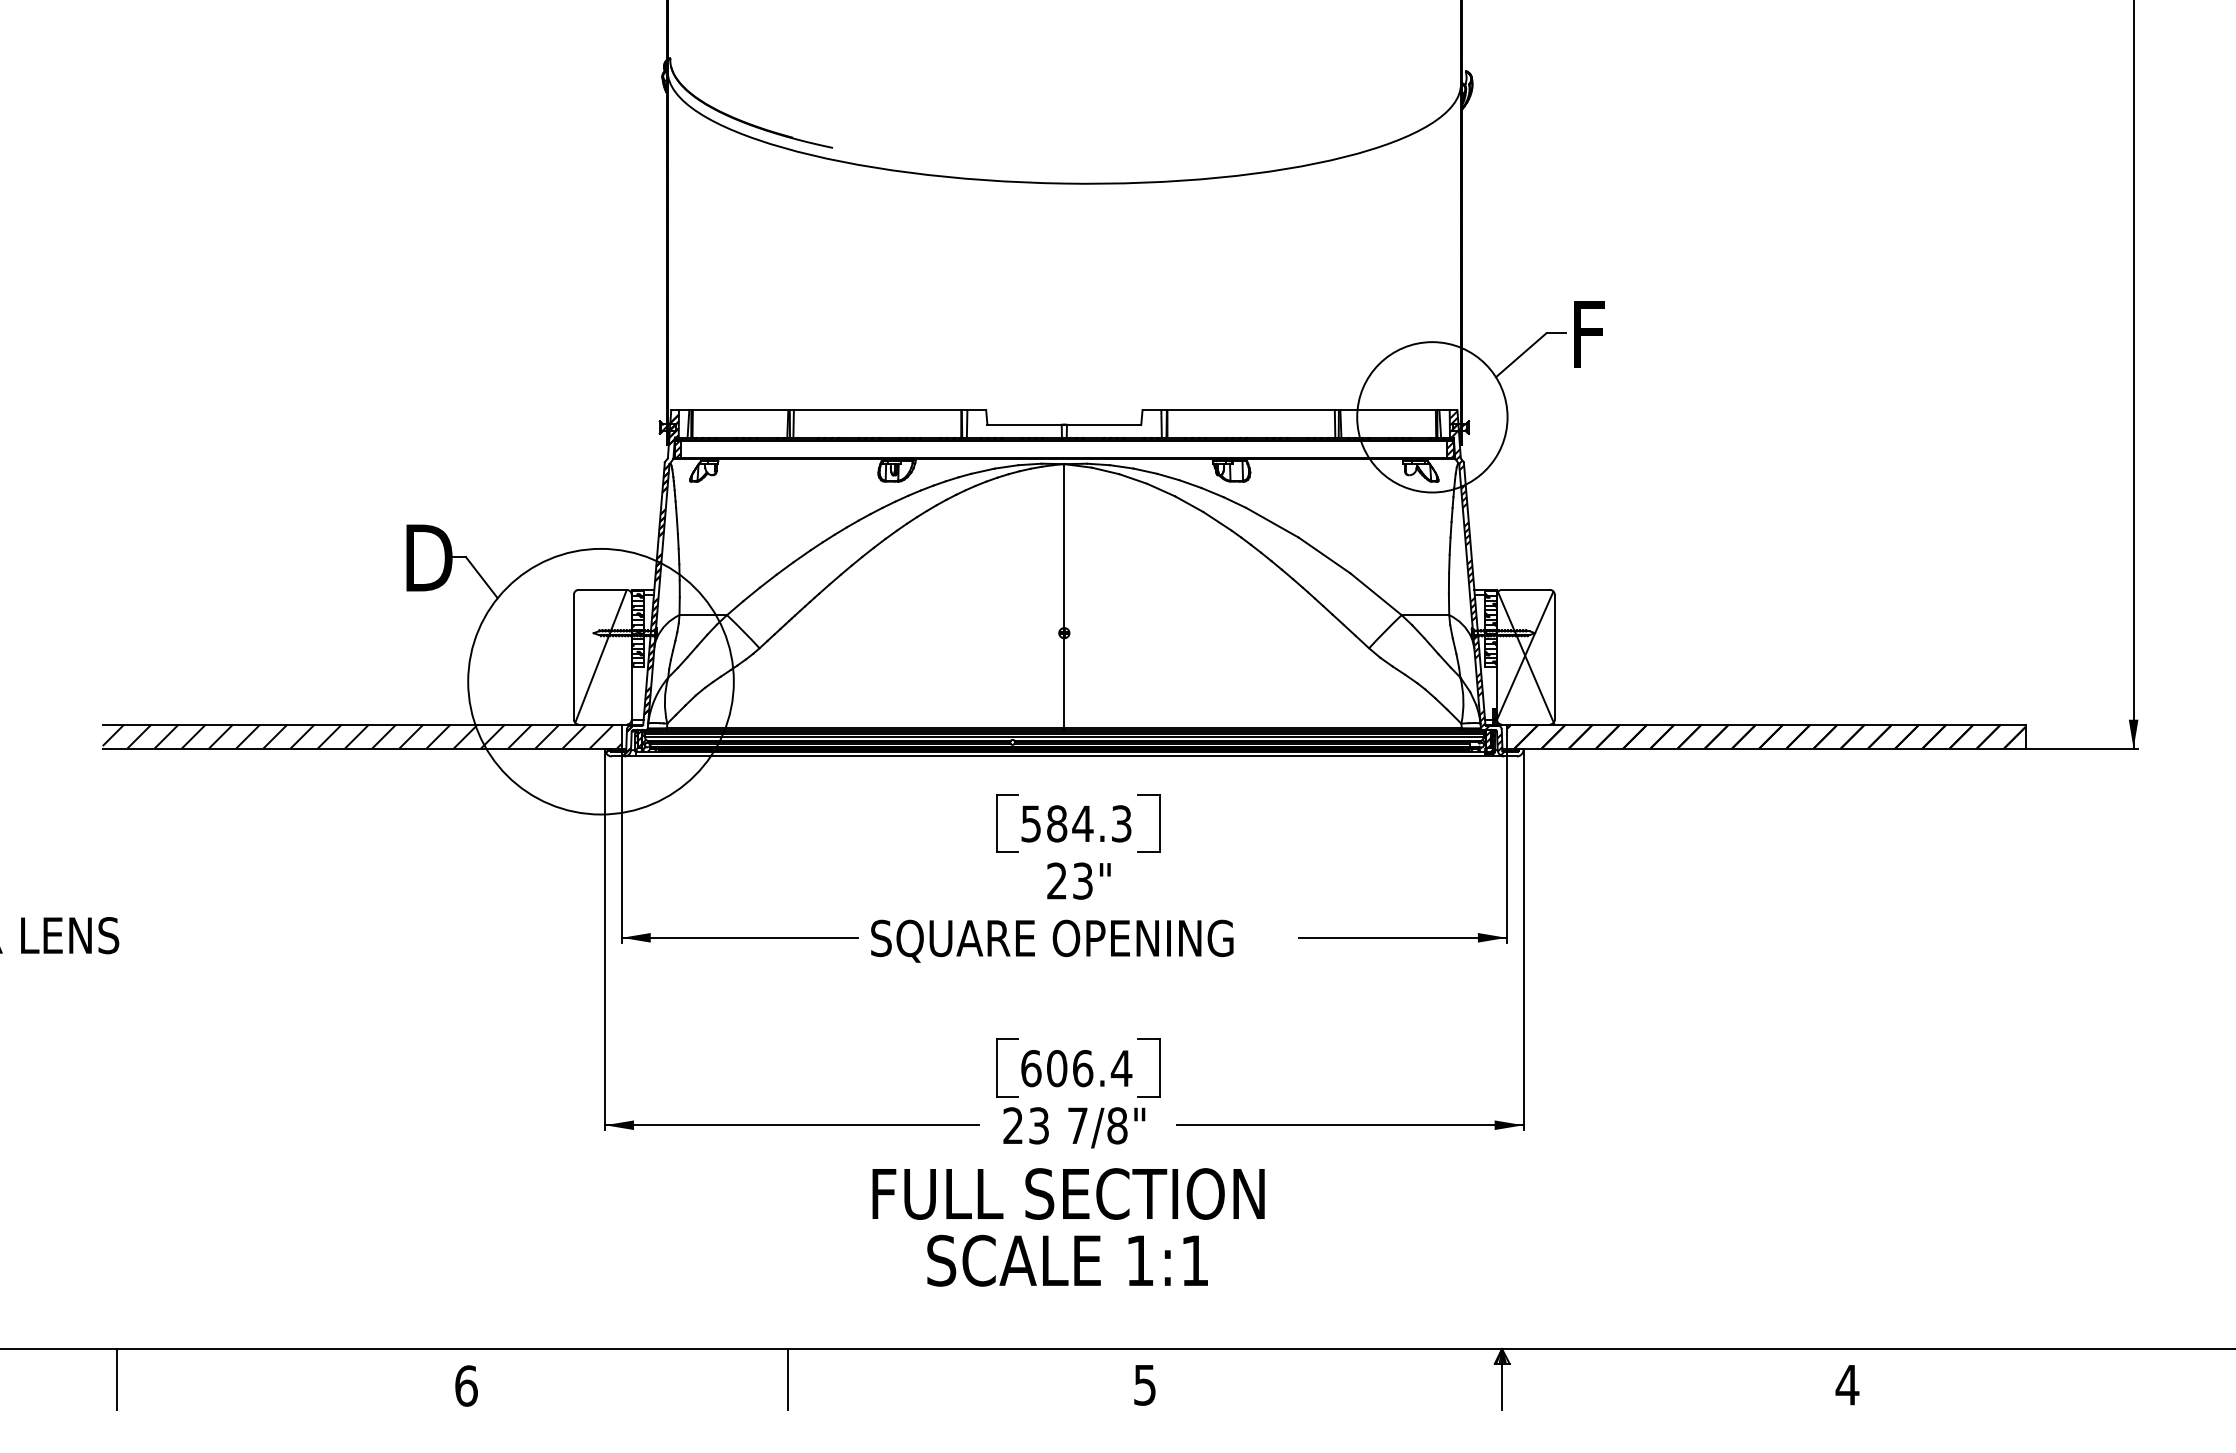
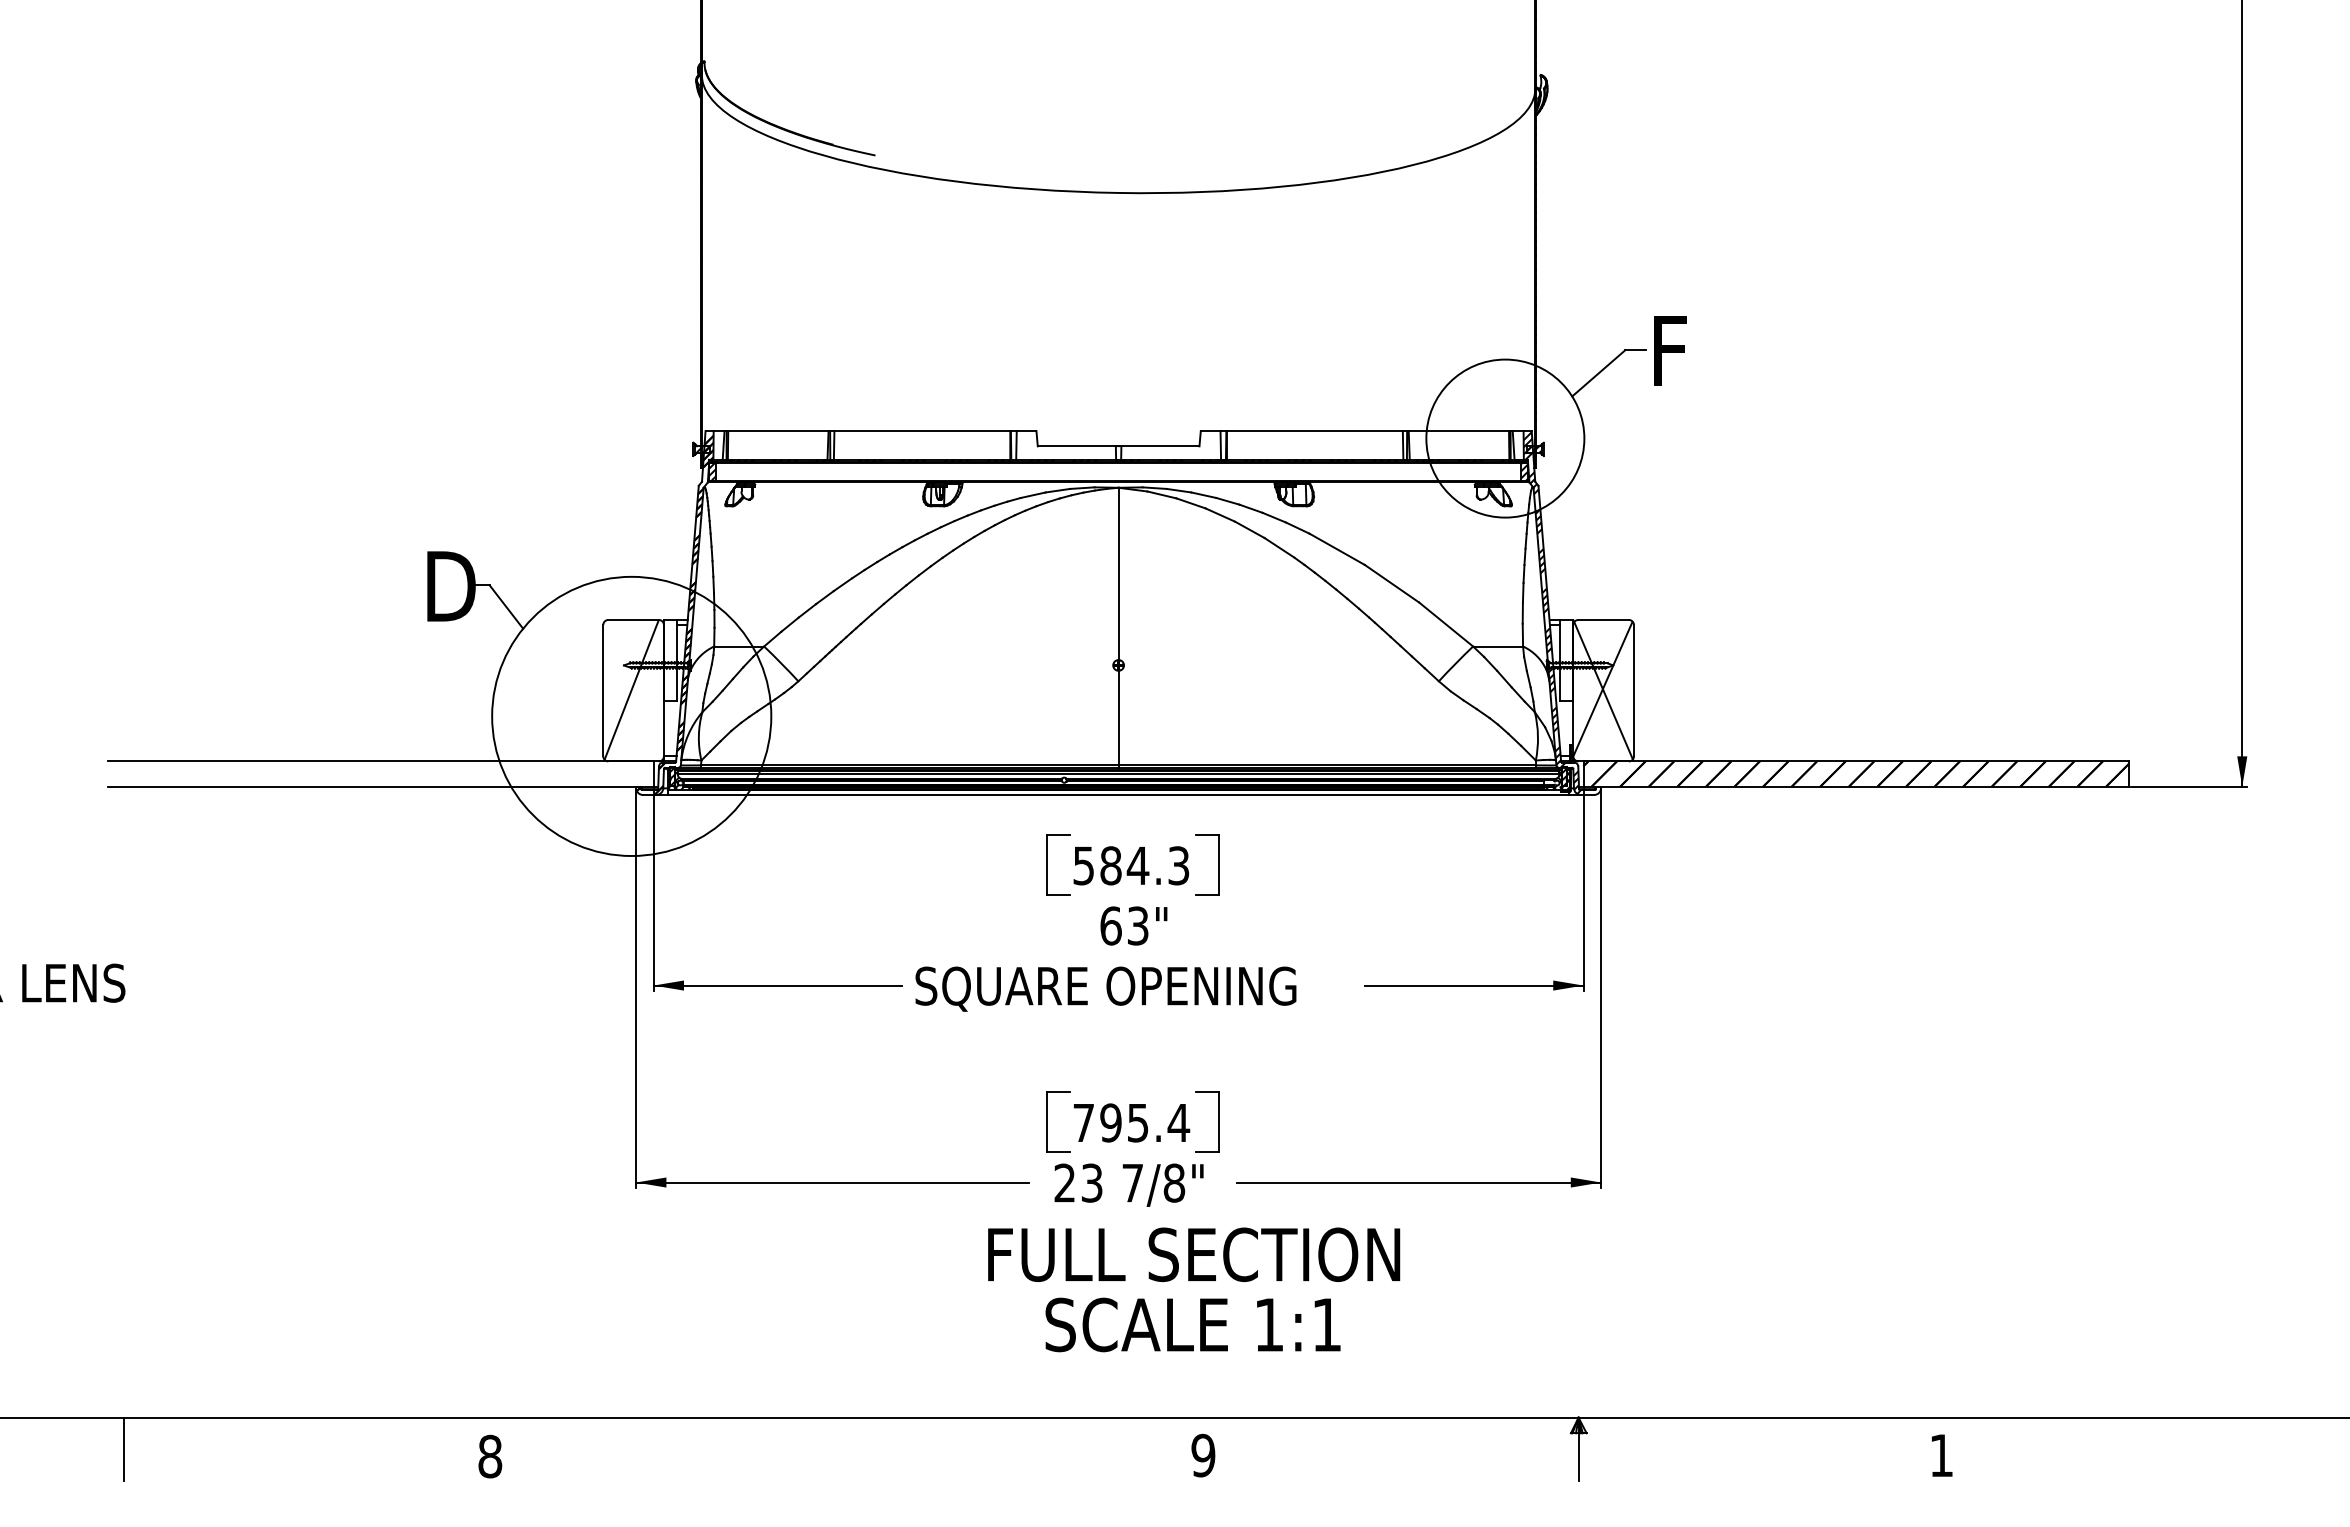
hatch: (637, 628) -> (670, 660), removed
hatch: (1490, 628) -> (1566, 660), removed
hatch: (361, 736) -> (380, 773), removed
text: (1056, 880) -> (1110, 925), 23" -> 63"
text: (1057, 1068) -> (1111, 1122), 606.4 -> 795.4
text: (1068, 1227) -> (1194, 1289), moved
line: (788, 1379) -> (828, 1449), removed
text: (466, 1385) -> (490, 1456), 6 -> 8
text: (1145, 1385) -> (1203, 1455), 5 -> 9
text: (1847, 1385) -> (1941, 1455), 4 -> 1

